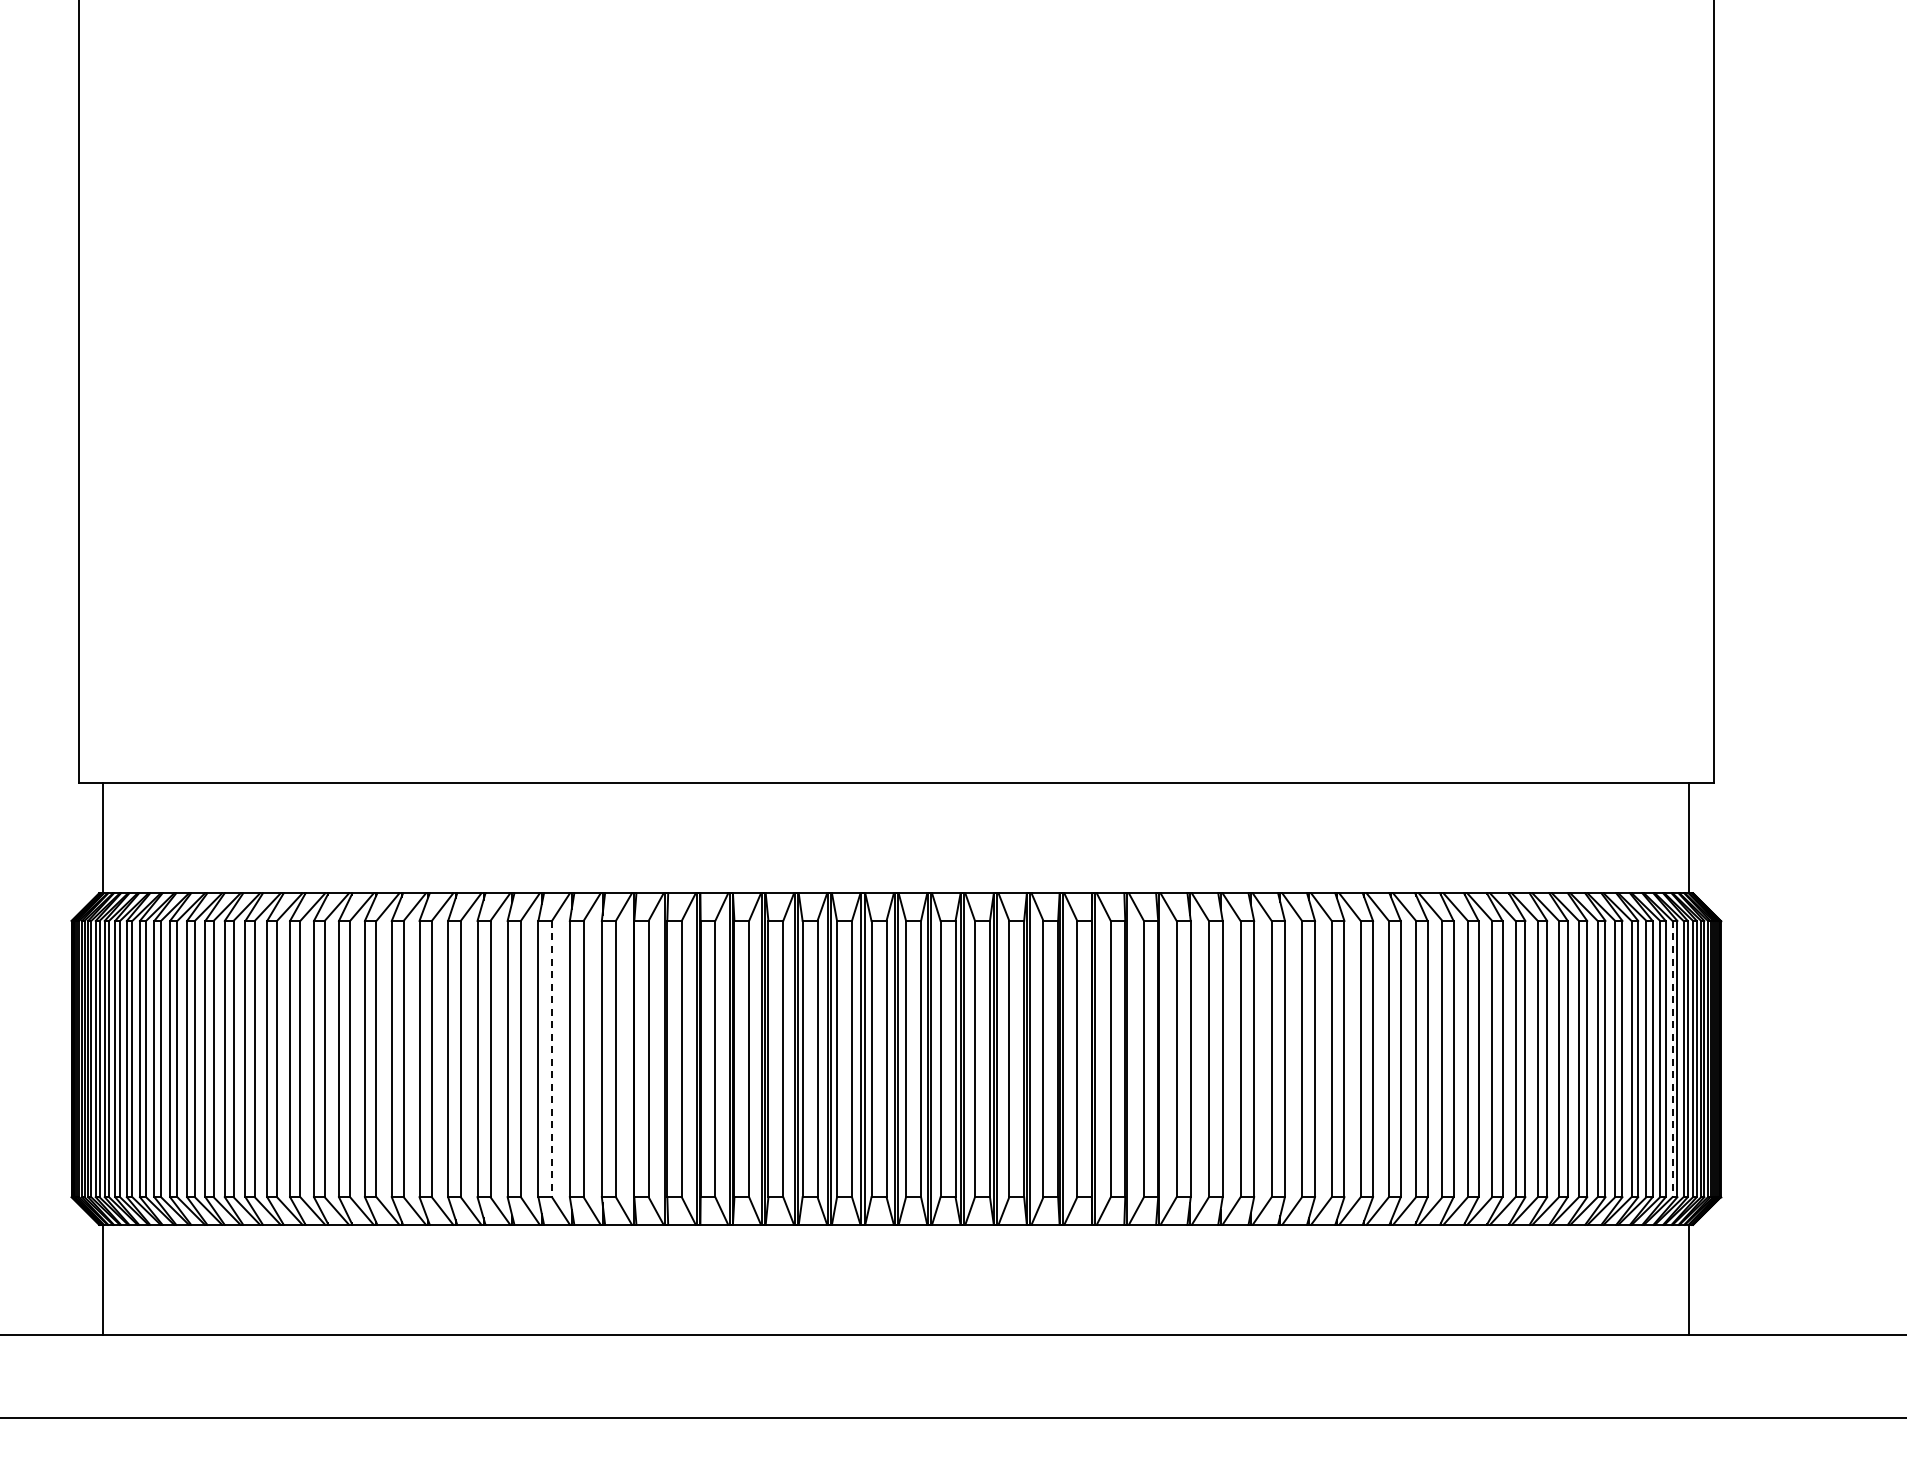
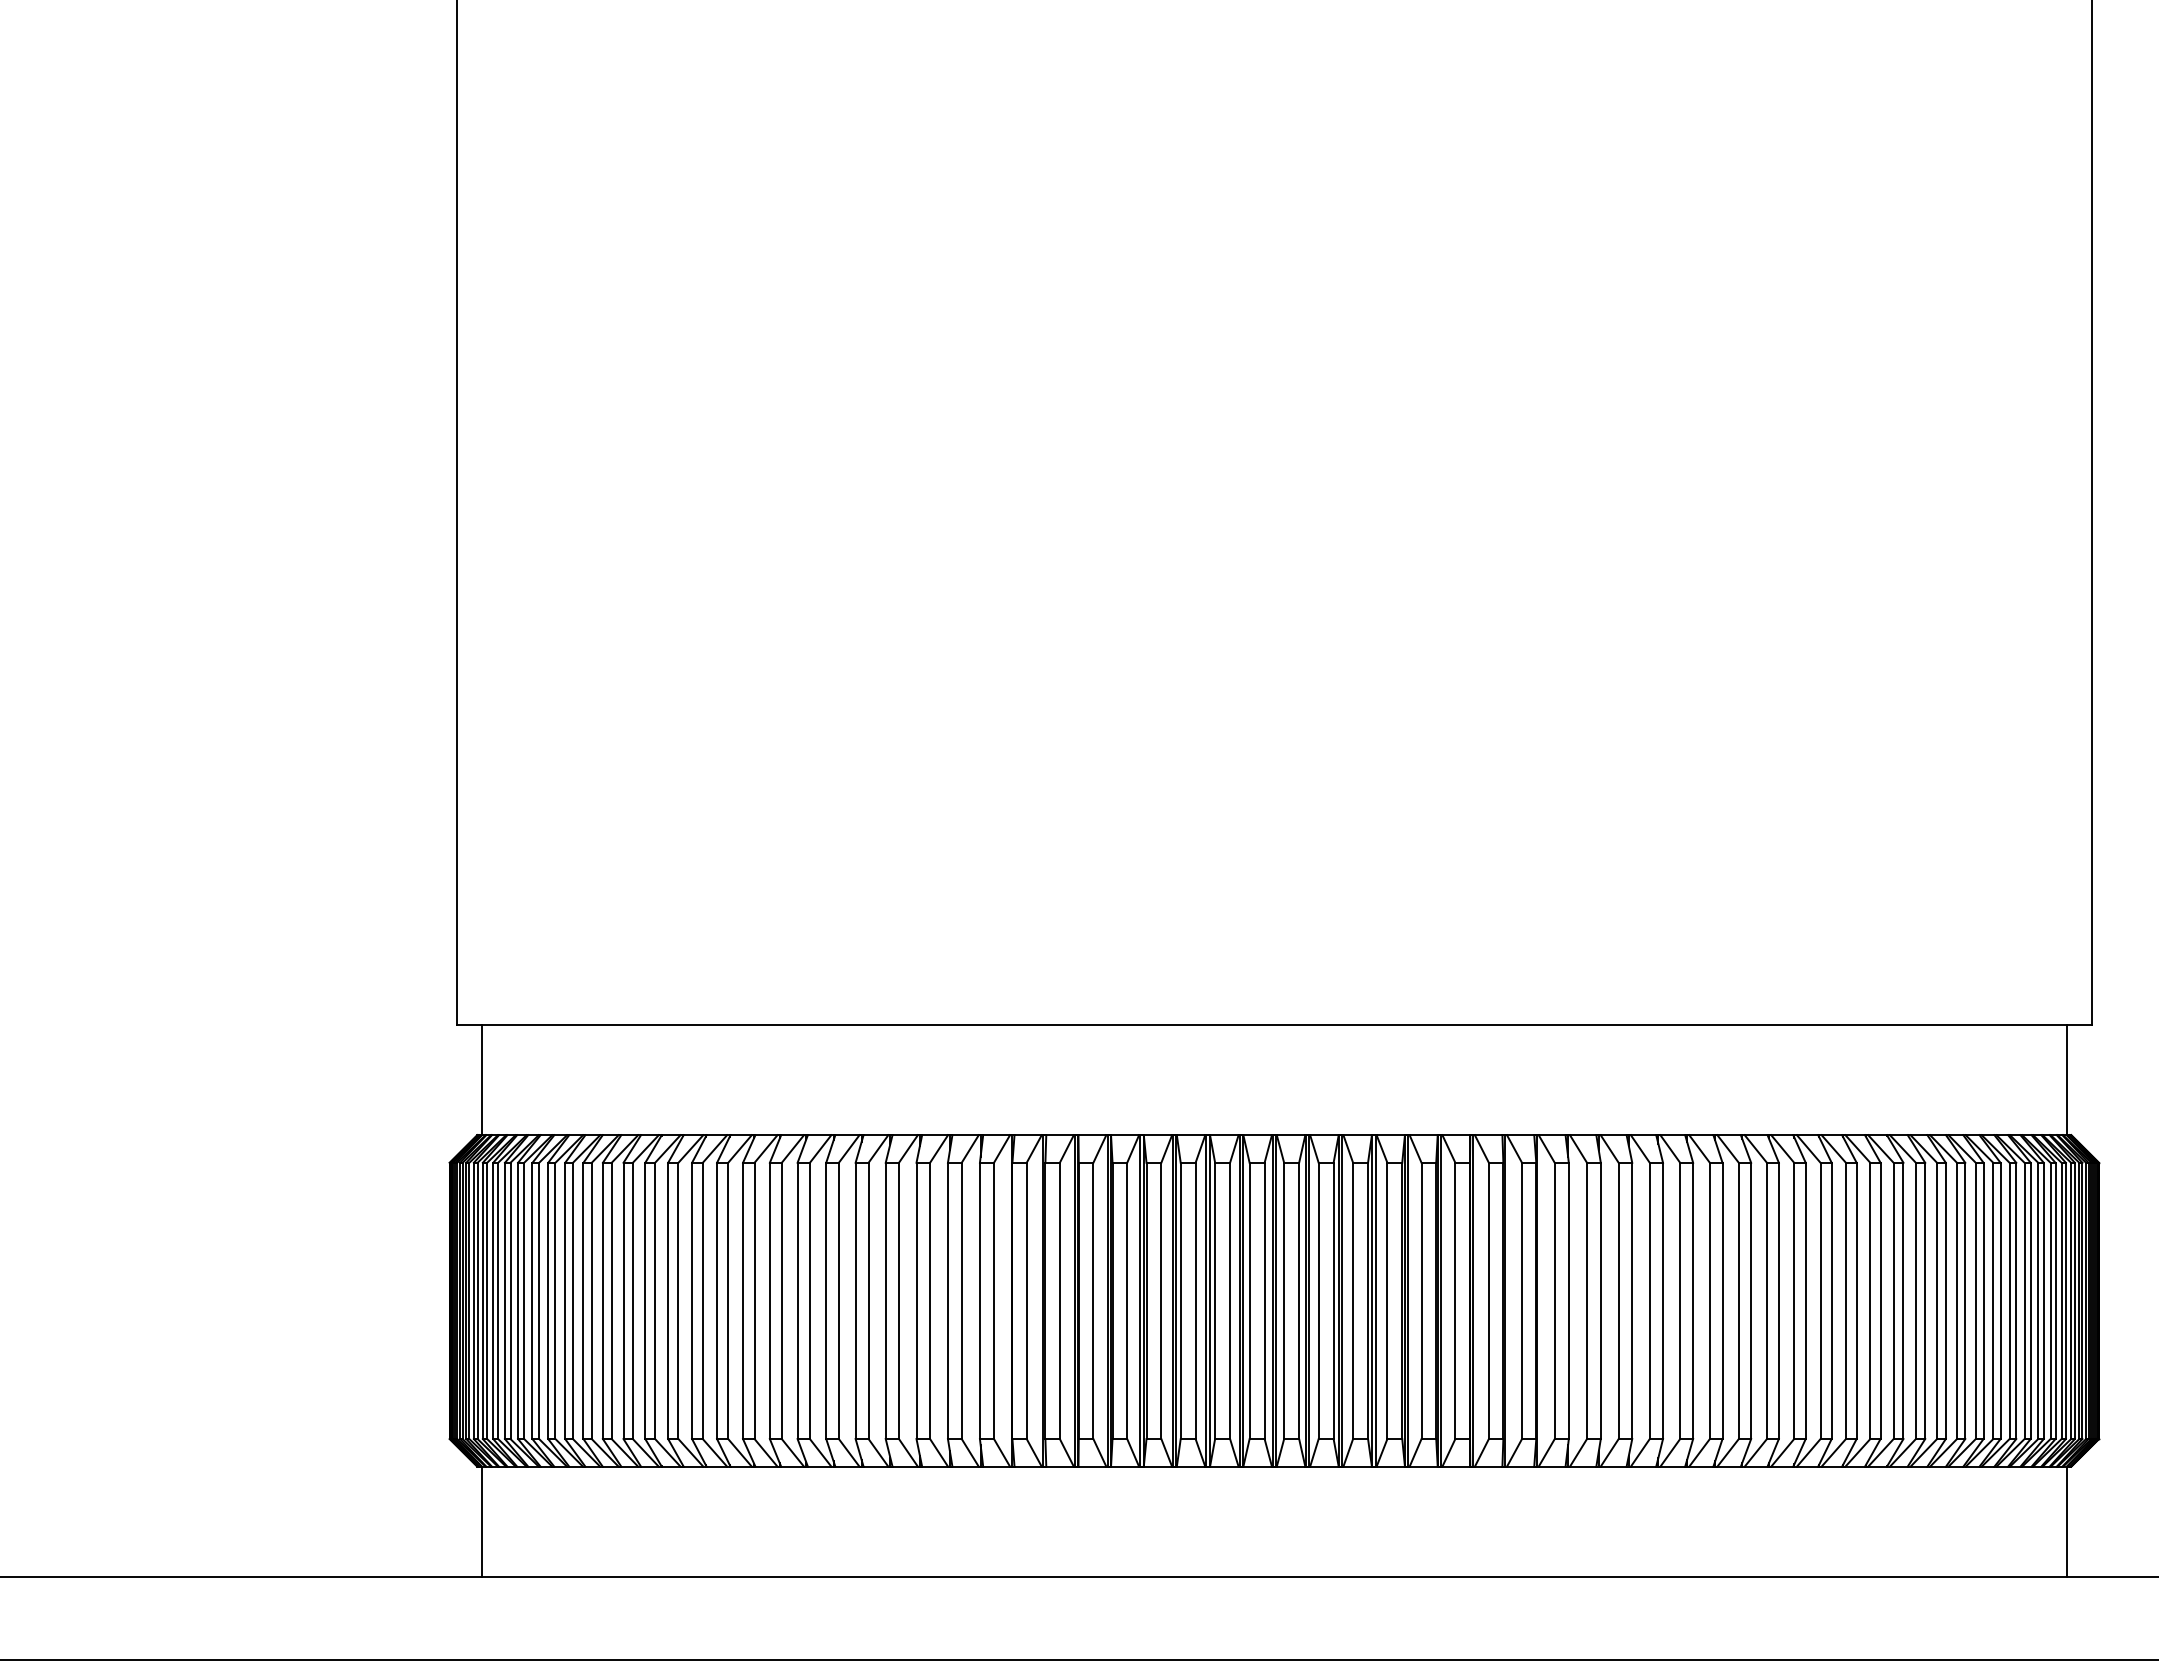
line: (552, 1059) -> (930, 1301), dashed -> solid
line: (1672, 1059) -> (2050, 1301), dashed -> solid

